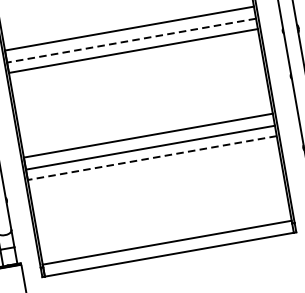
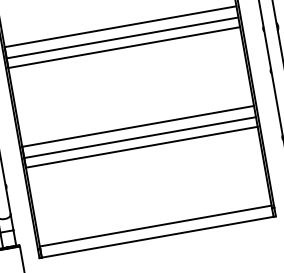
line: (131, 40) -> (122, 37), dashed -> solid
line: (151, 158) -> (141, 147), dashed -> solid

